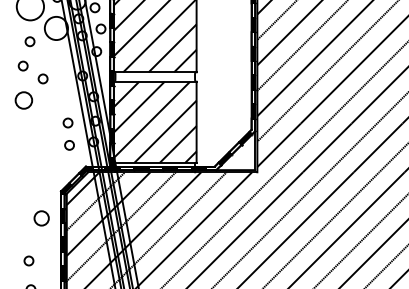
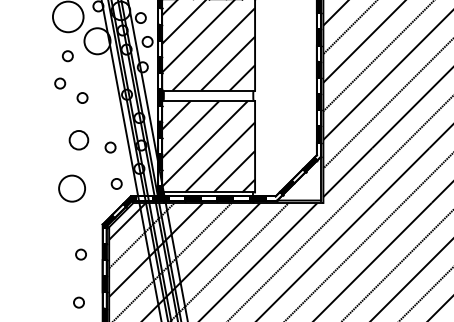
circle: (23, 100) -> (78, 140), moved
circle: (69, 145) -> (116, 184), moved
circle: (33, 159) -> (71, 188), added
circle: (41, 217) -> (80, 253), size x0.62
circle: (28, 260) -> (78, 302), moved

